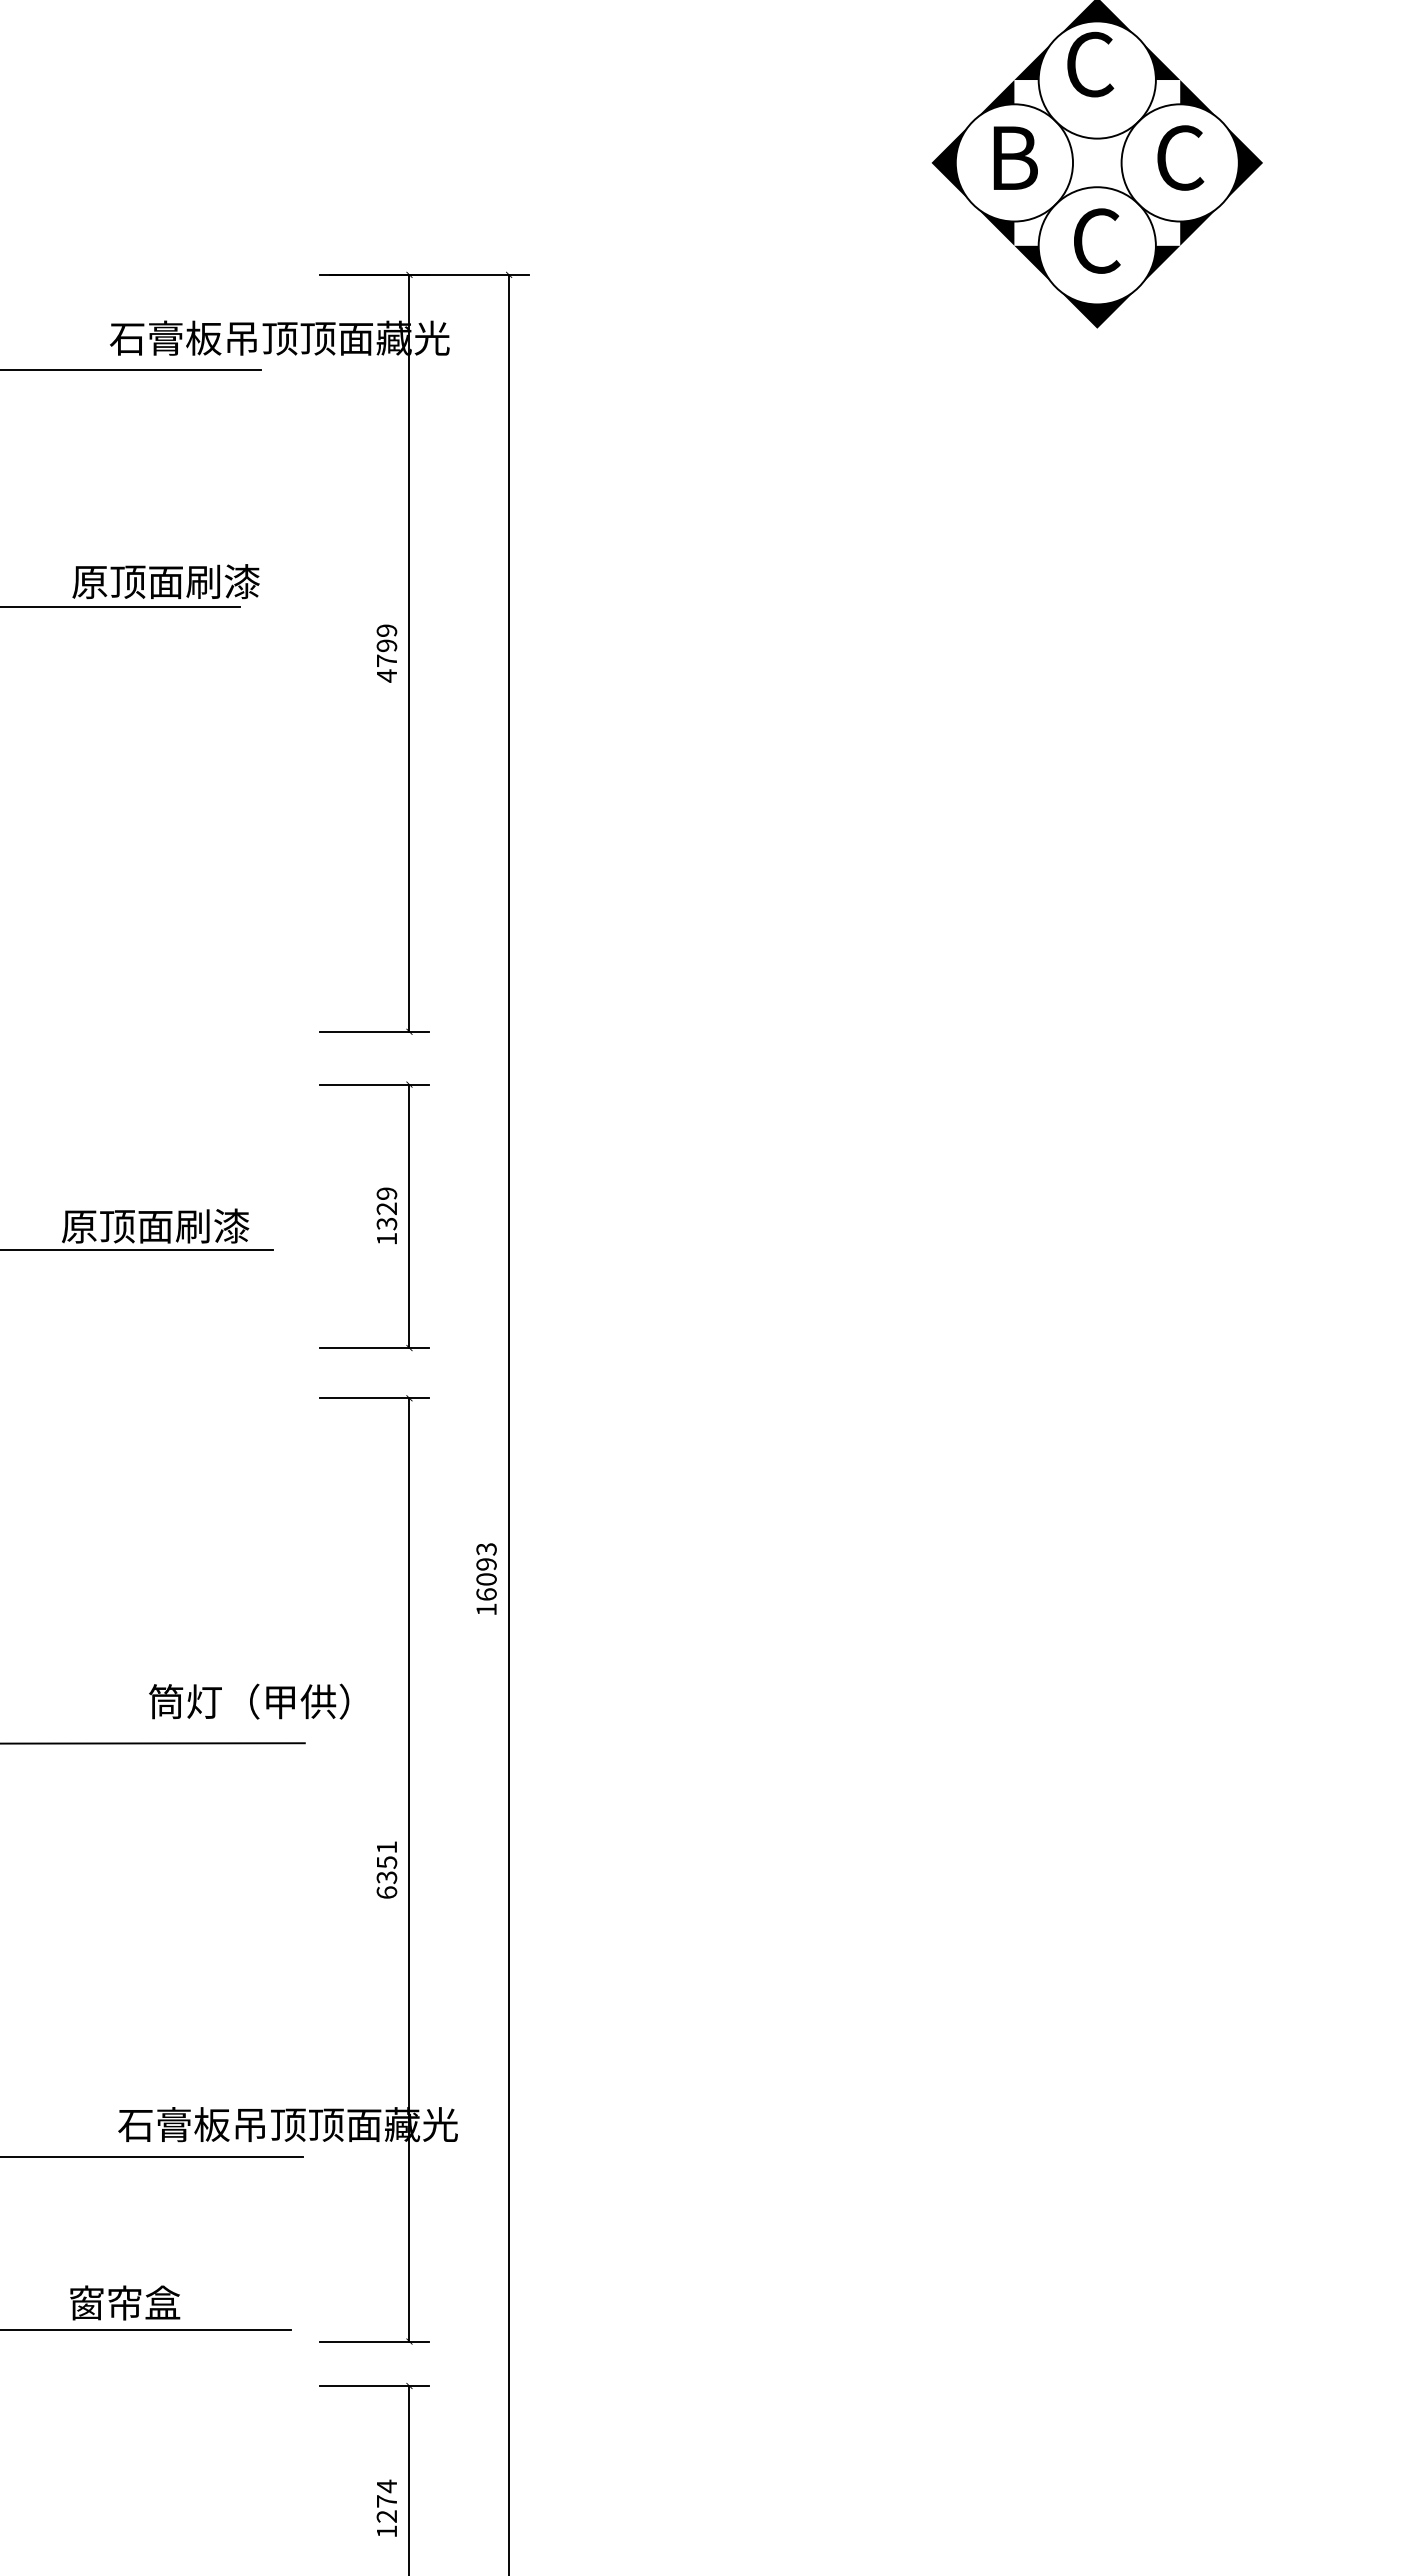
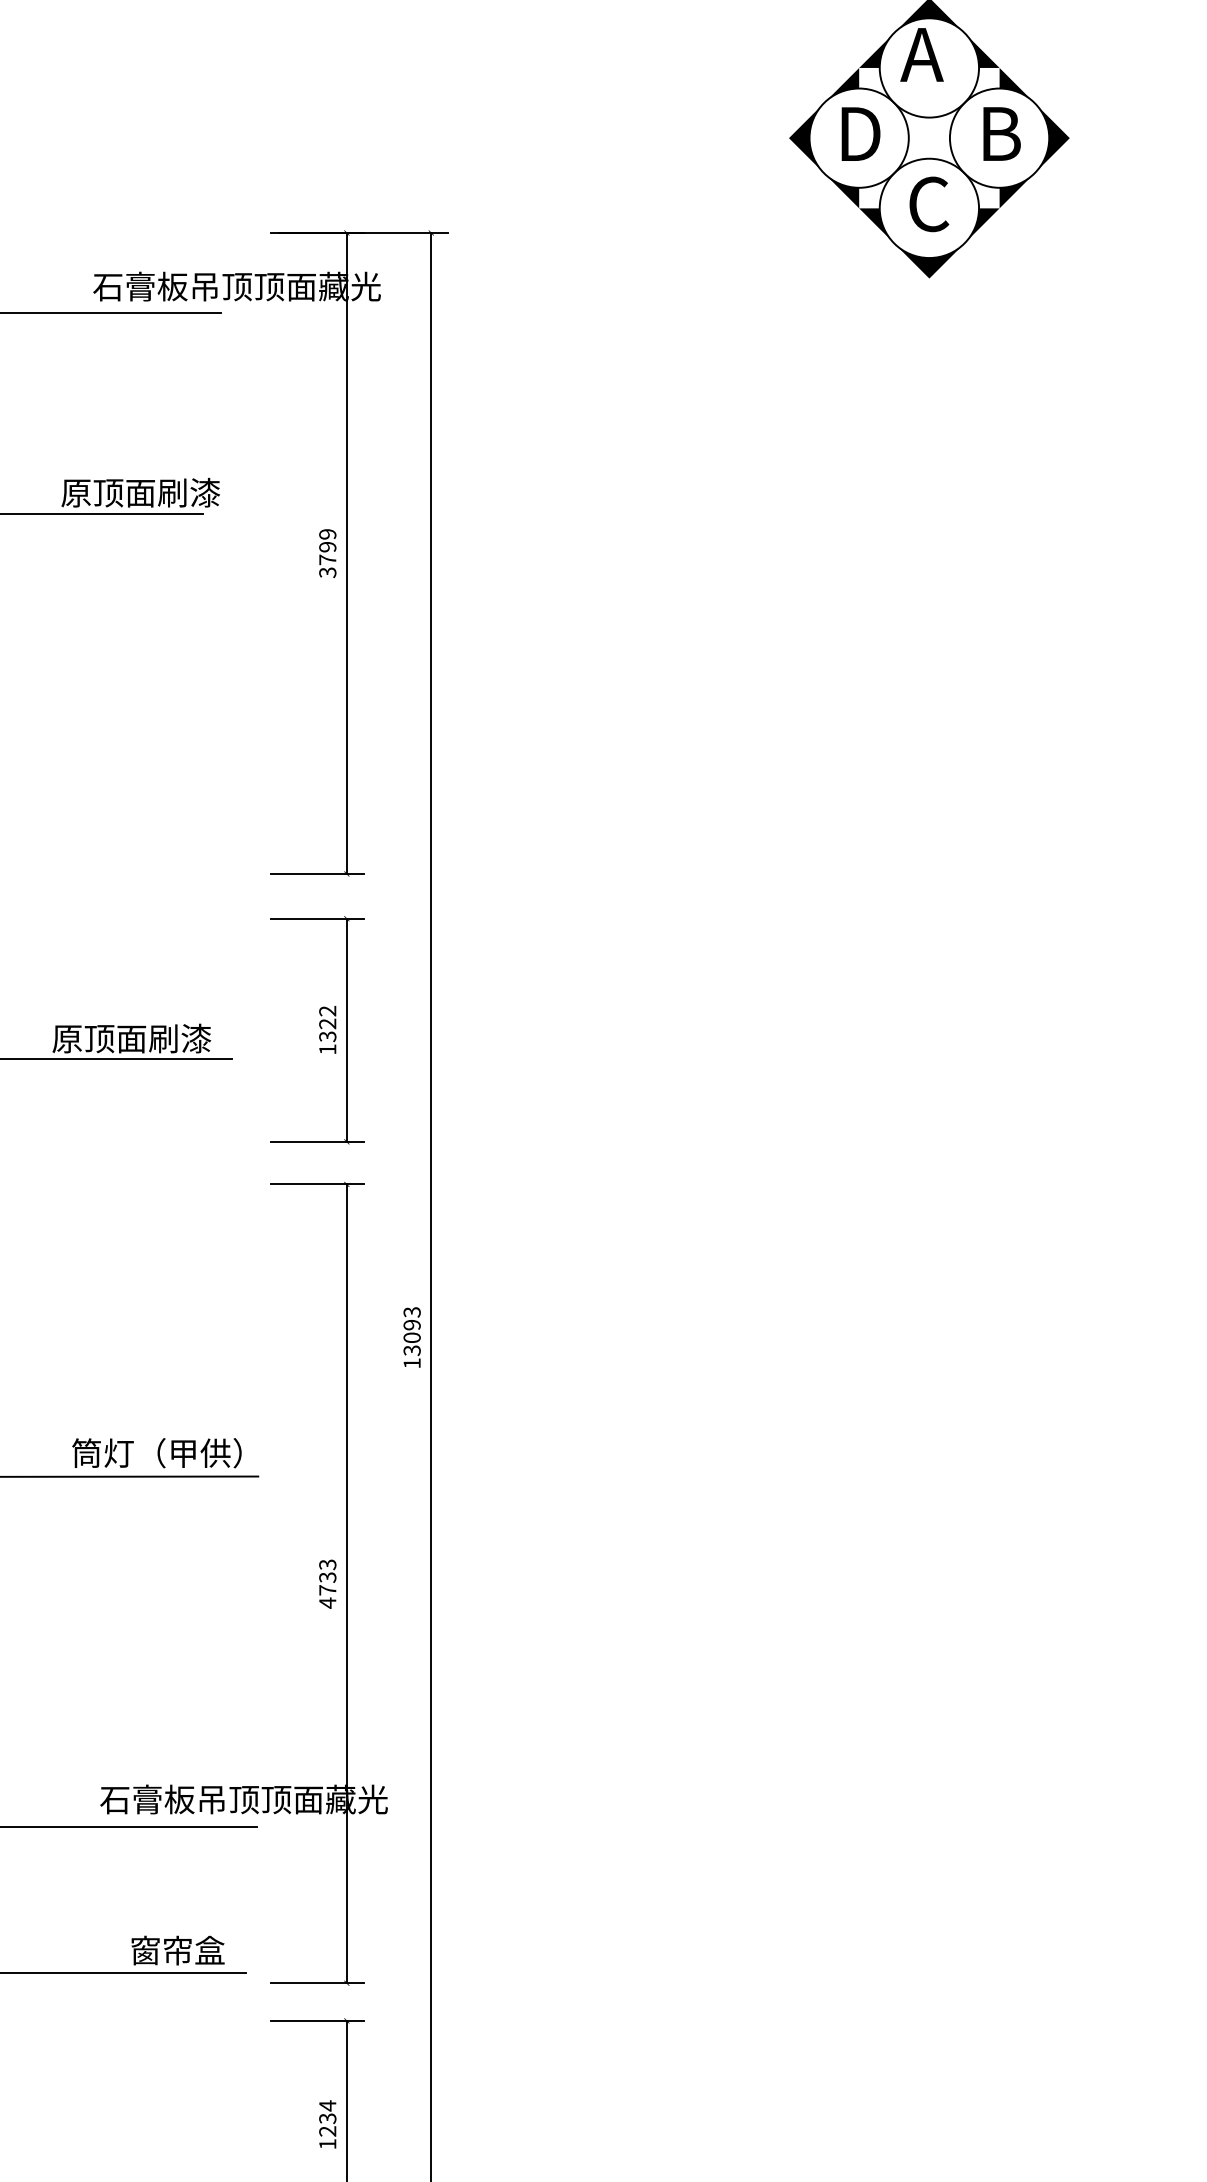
text: (1088, 64) -> (921, 54), C -> A
text: (1020, 157) -> (864, 133), B -> D
text: (1181, 157) -> (1000, 133), C -> B
text: (386, 675) -> (327, 572), 4799 -> 3799
text: (387, 1193) -> (328, 1010), 1329 -> 1322
text: (486, 1594) -> (412, 1350), 16093 -> 13093
text: (249, 1701) -> (157, 1453), moved
text: (386, 1870) -> (327, 1584), 6351 -> 4733
text: (125, 2302) -> (178, 1950), moved
text: (386, 2501) -> (327, 2118), 1274 -> 1234

